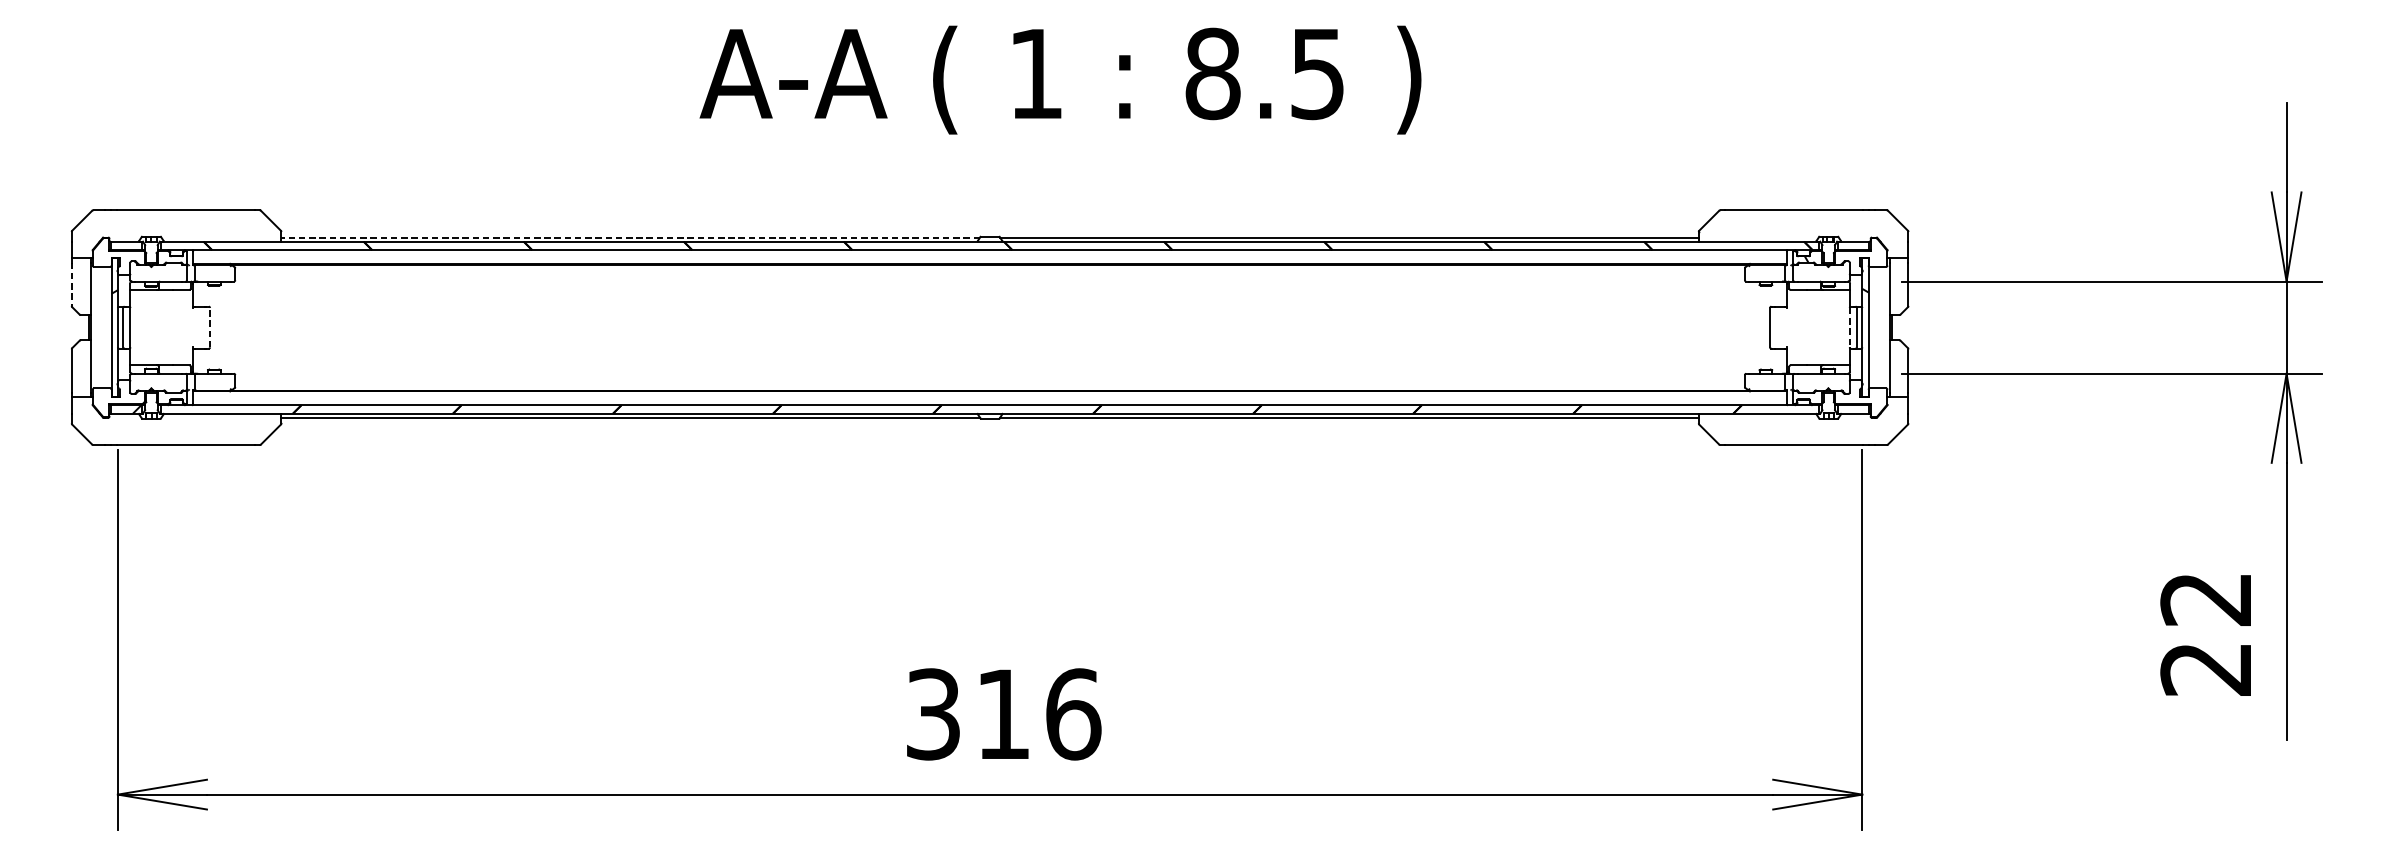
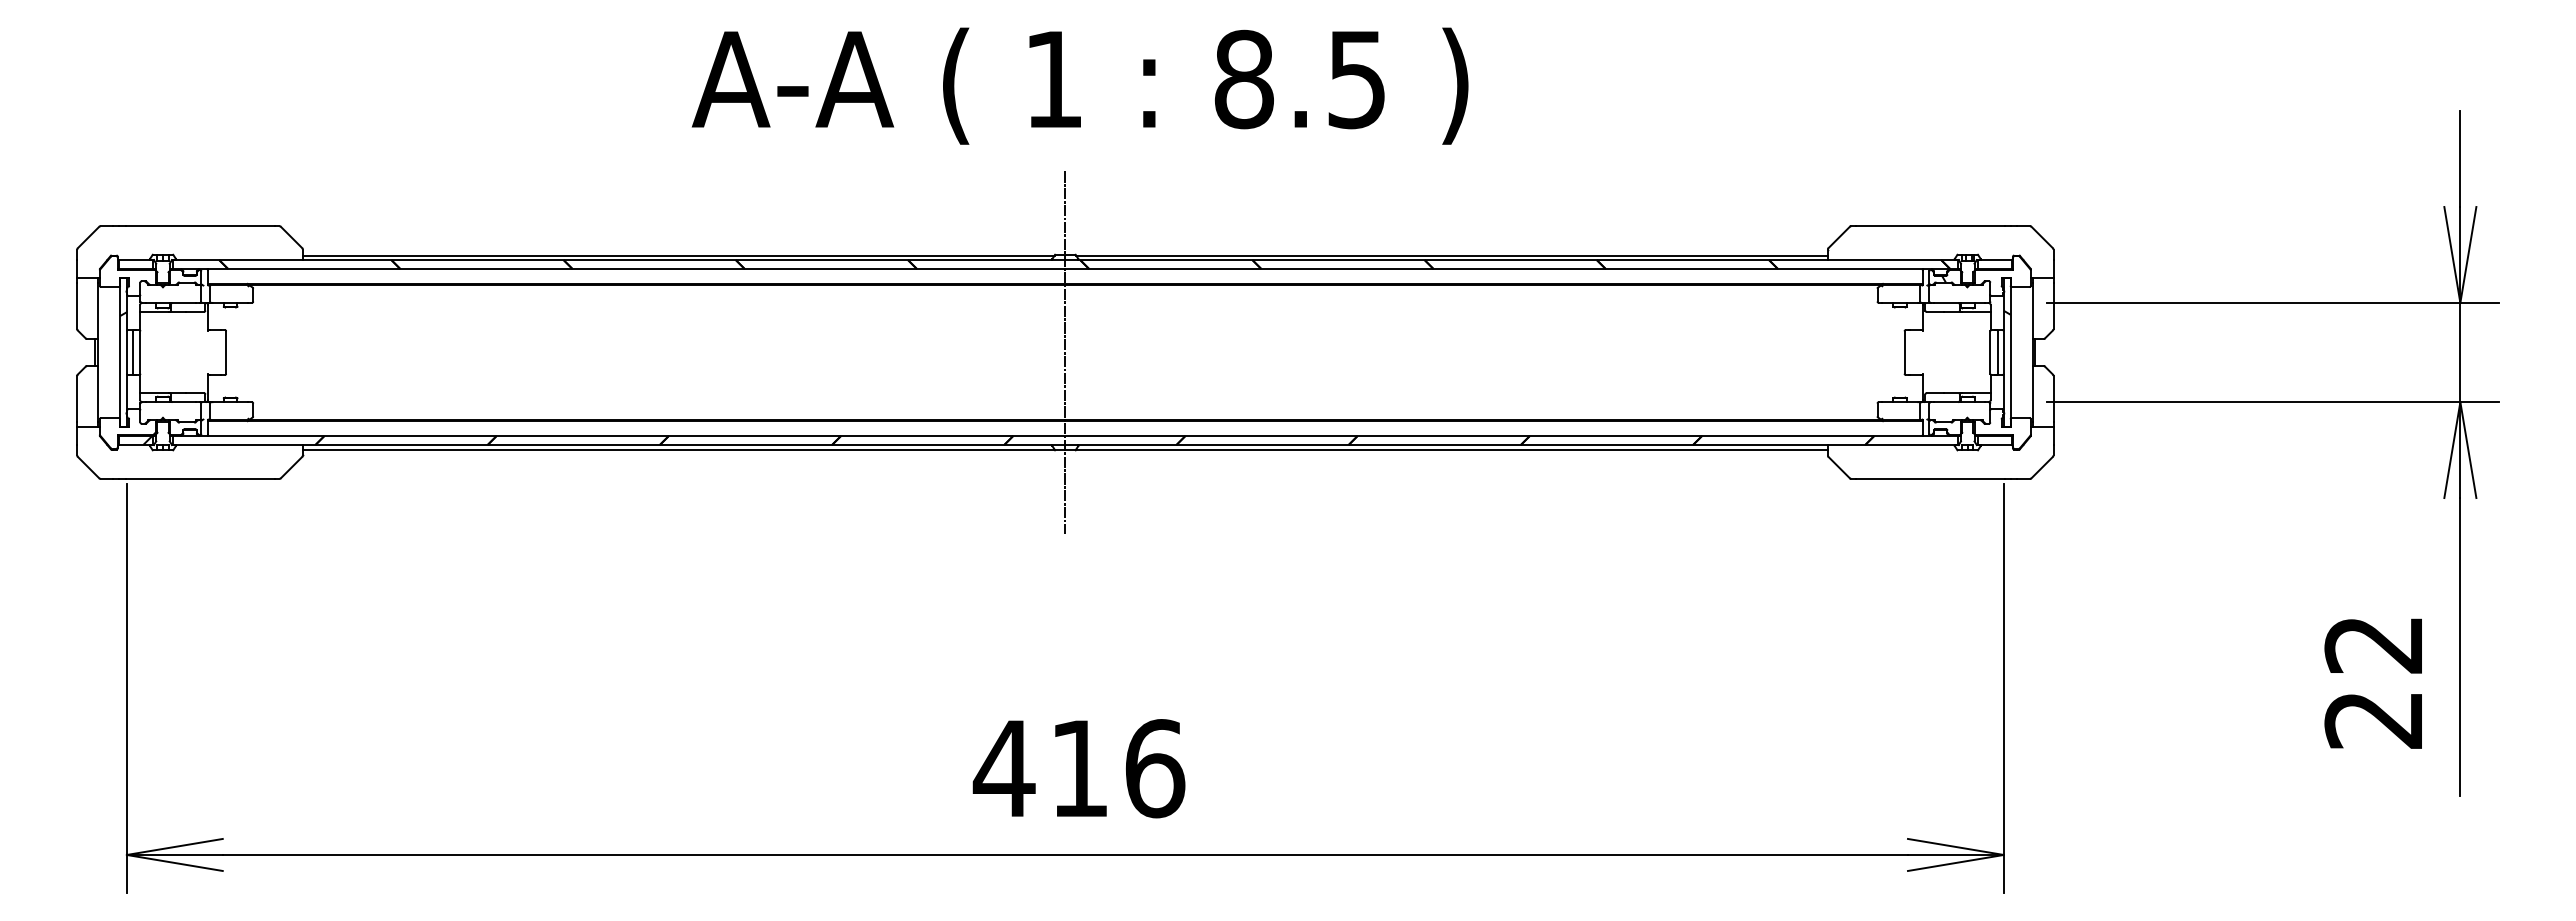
text: (1059, 79) -> (1079, 85), moved
line: (630, 237) -> (678, 255), dashed -> solid
line: (71, 284) -> (77, 306), dashed -> solid
line: (210, 327) -> (226, 352), dashed -> solid
line: (990, 327) -> (1065, 352), added
line: (1849, 328) -> (1990, 353), dashed -> solid
text: (932, 714) -> (1003, 768), 316 -> 416

